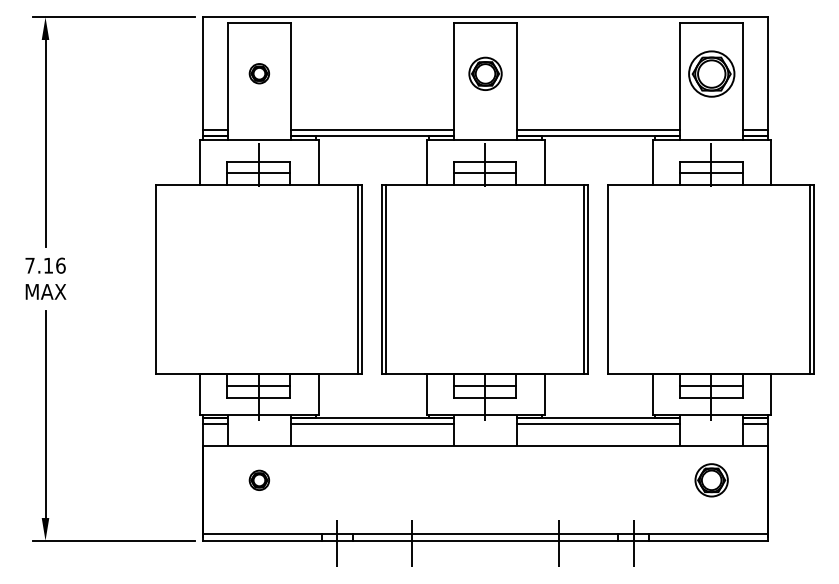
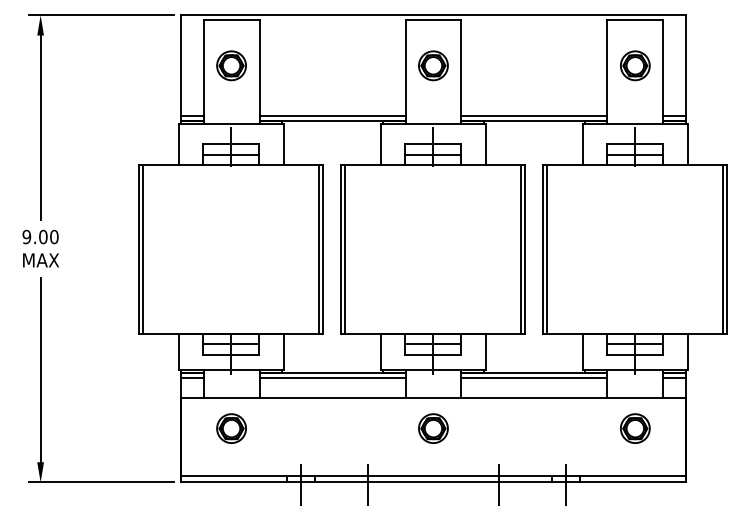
part: (259, 73) -> (231, 65), size x1.67
part: (711, 73) -> (635, 65), size x0.71
text: (45, 265) -> (40, 236), 7.16 -> 9.00
line: (159, 279) -> (142, 249), added
line: (612, 279) -> (546, 249), added
part: (259, 480) -> (231, 428), size x1.67
part: (485, 480) -> (433, 428), added

